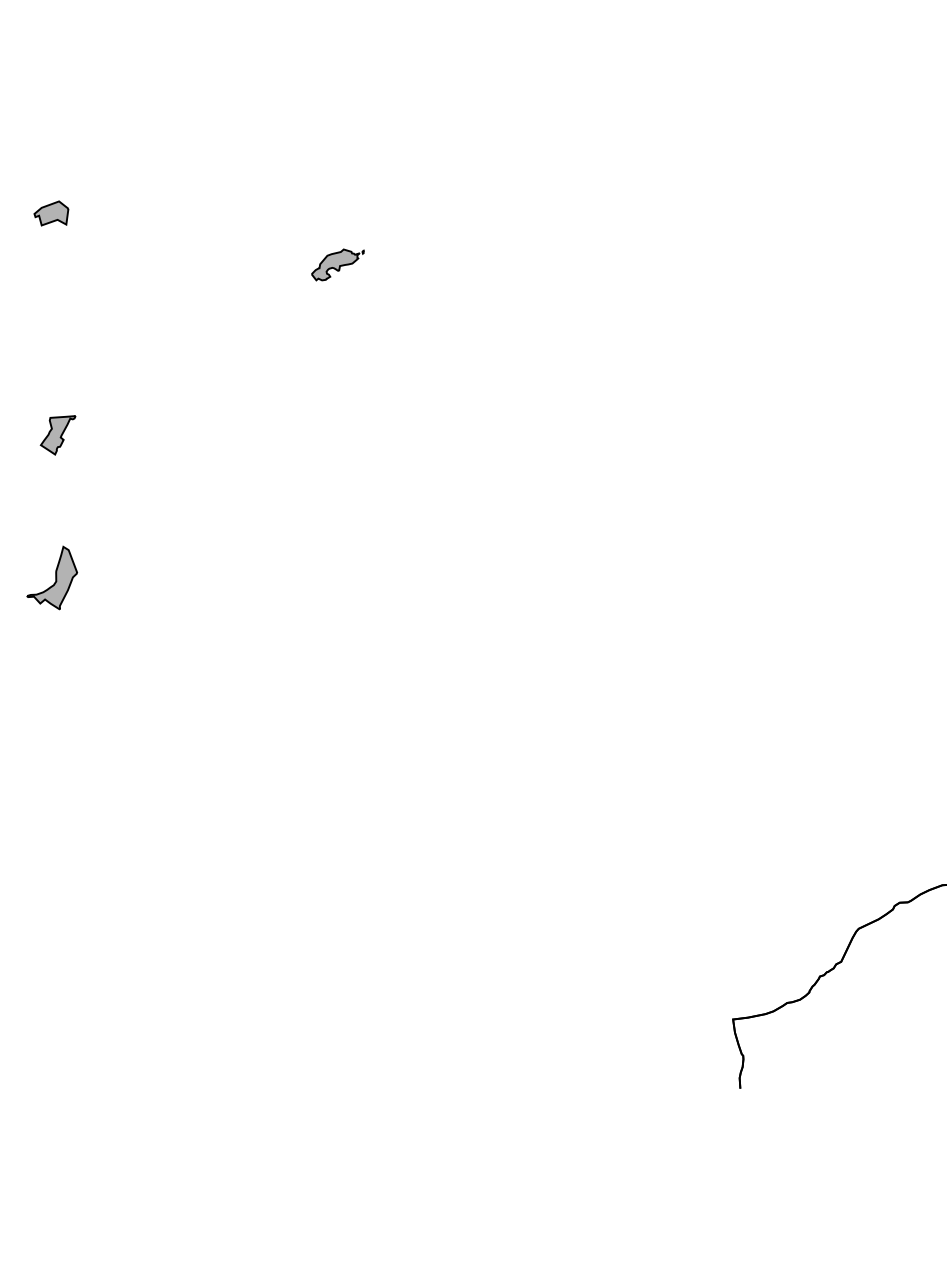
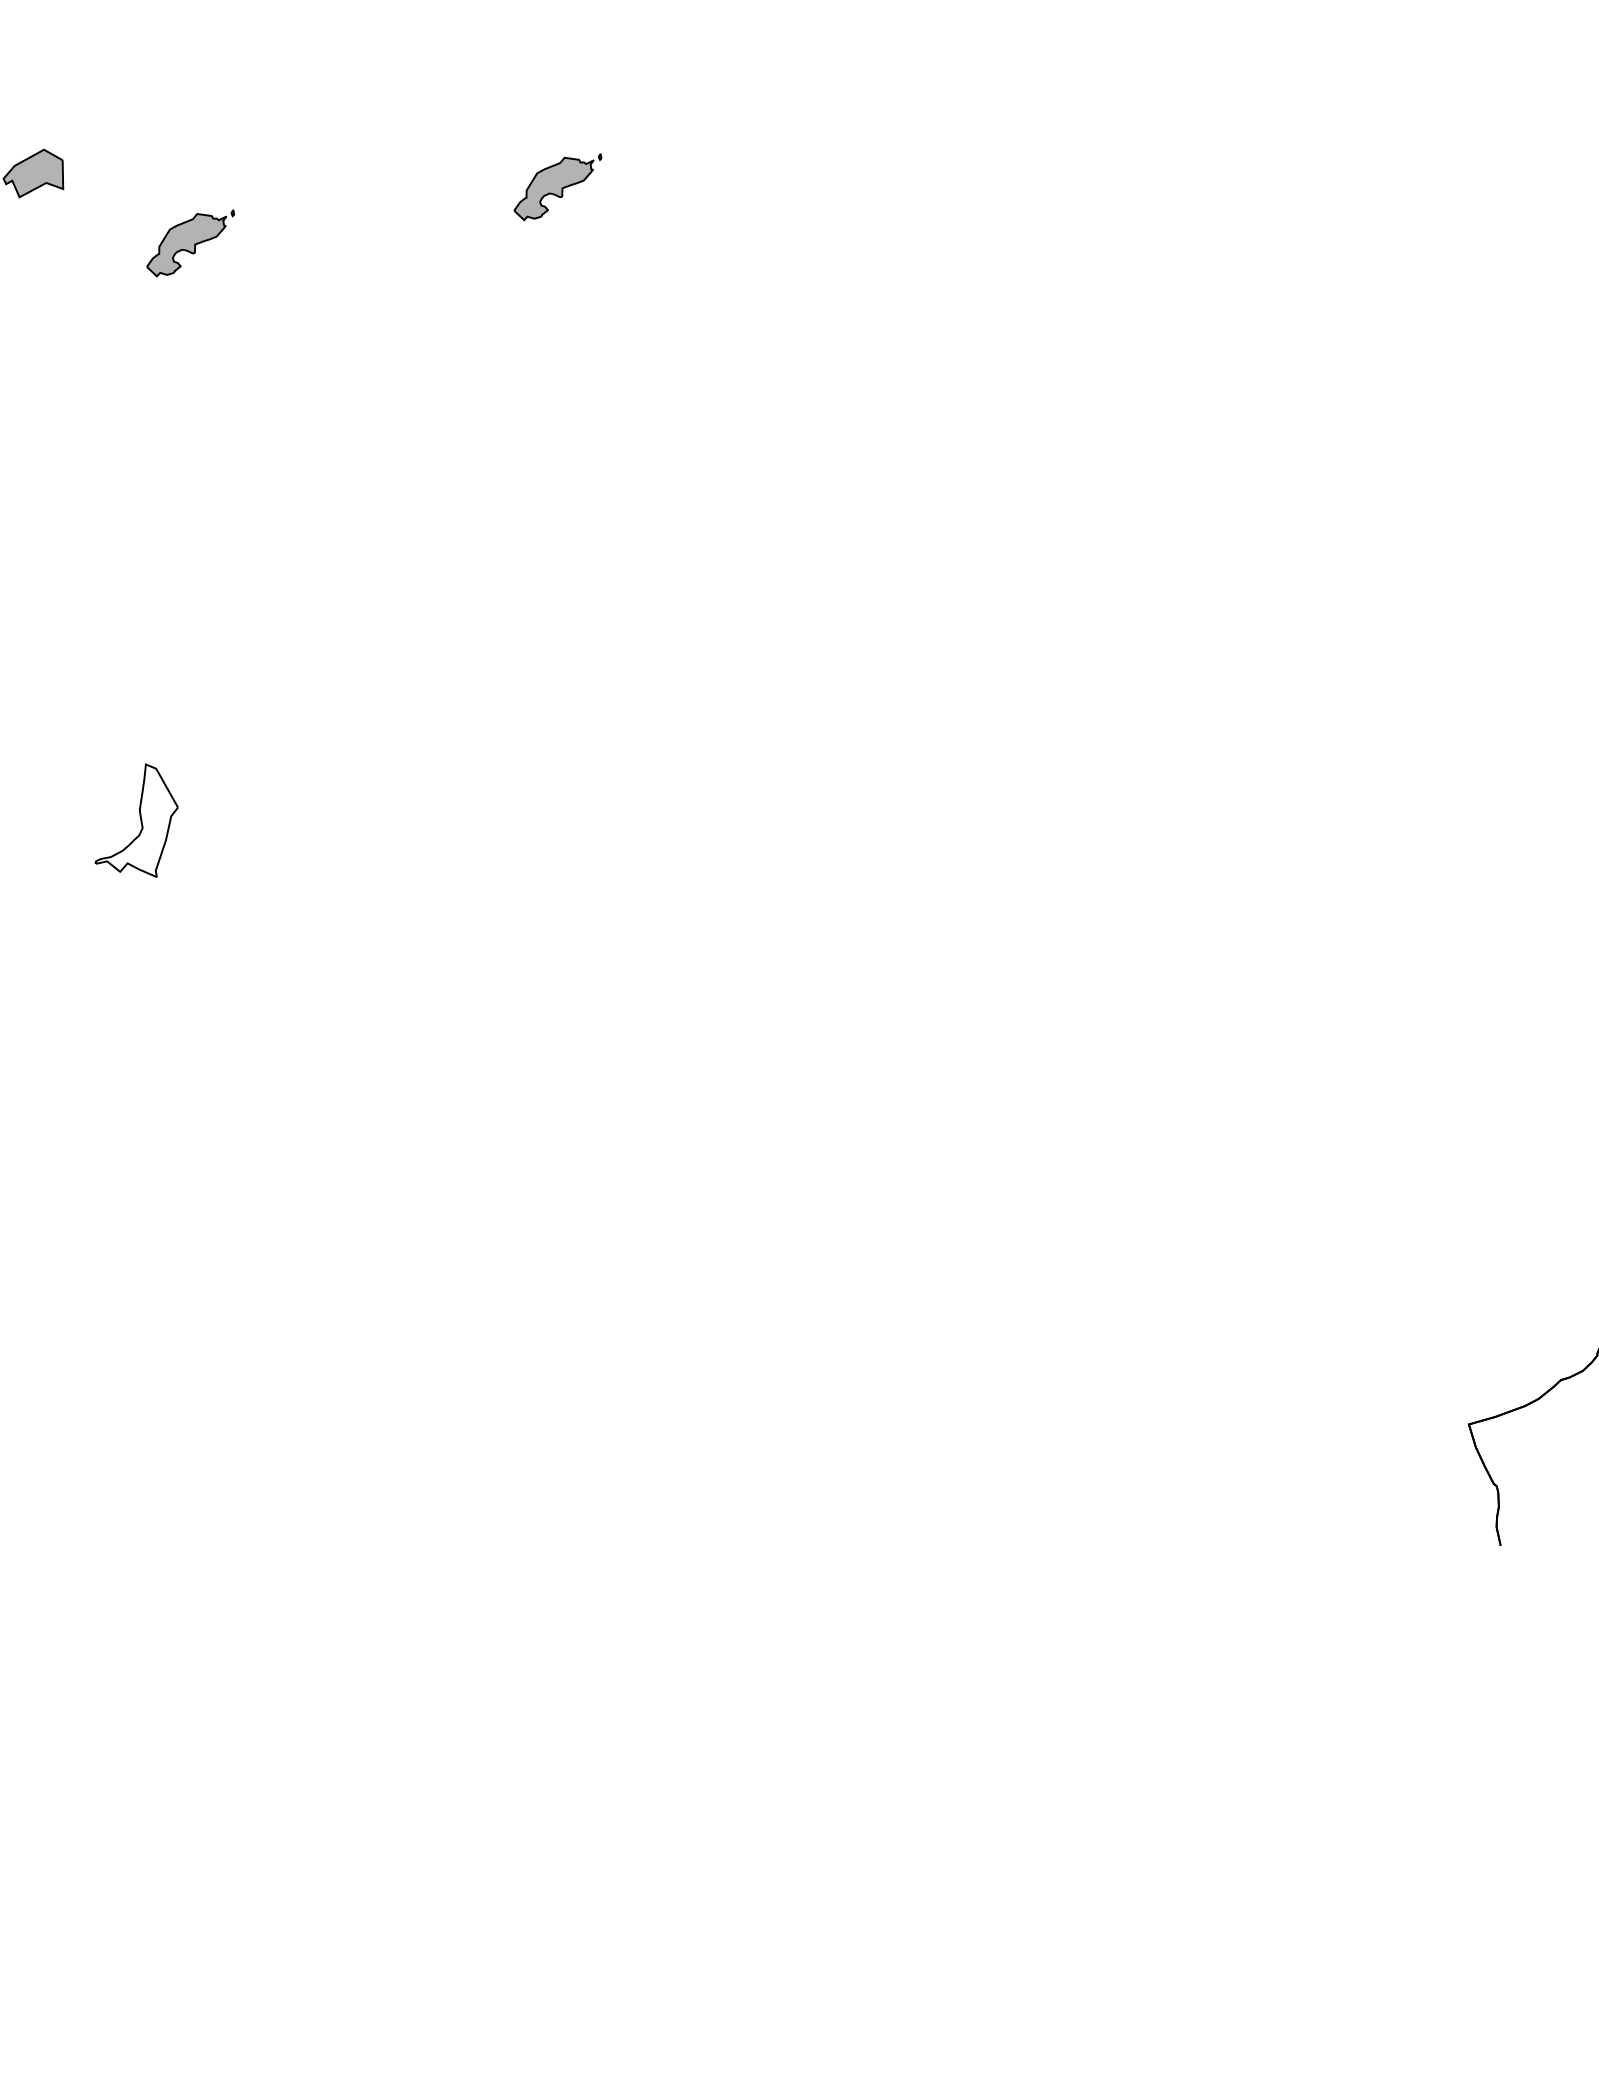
part: (131, 264) -> (190, 242), added
part: (57, 435) -> (104, 567), removed
fill: (52, 577) -> (134, 822), removed

